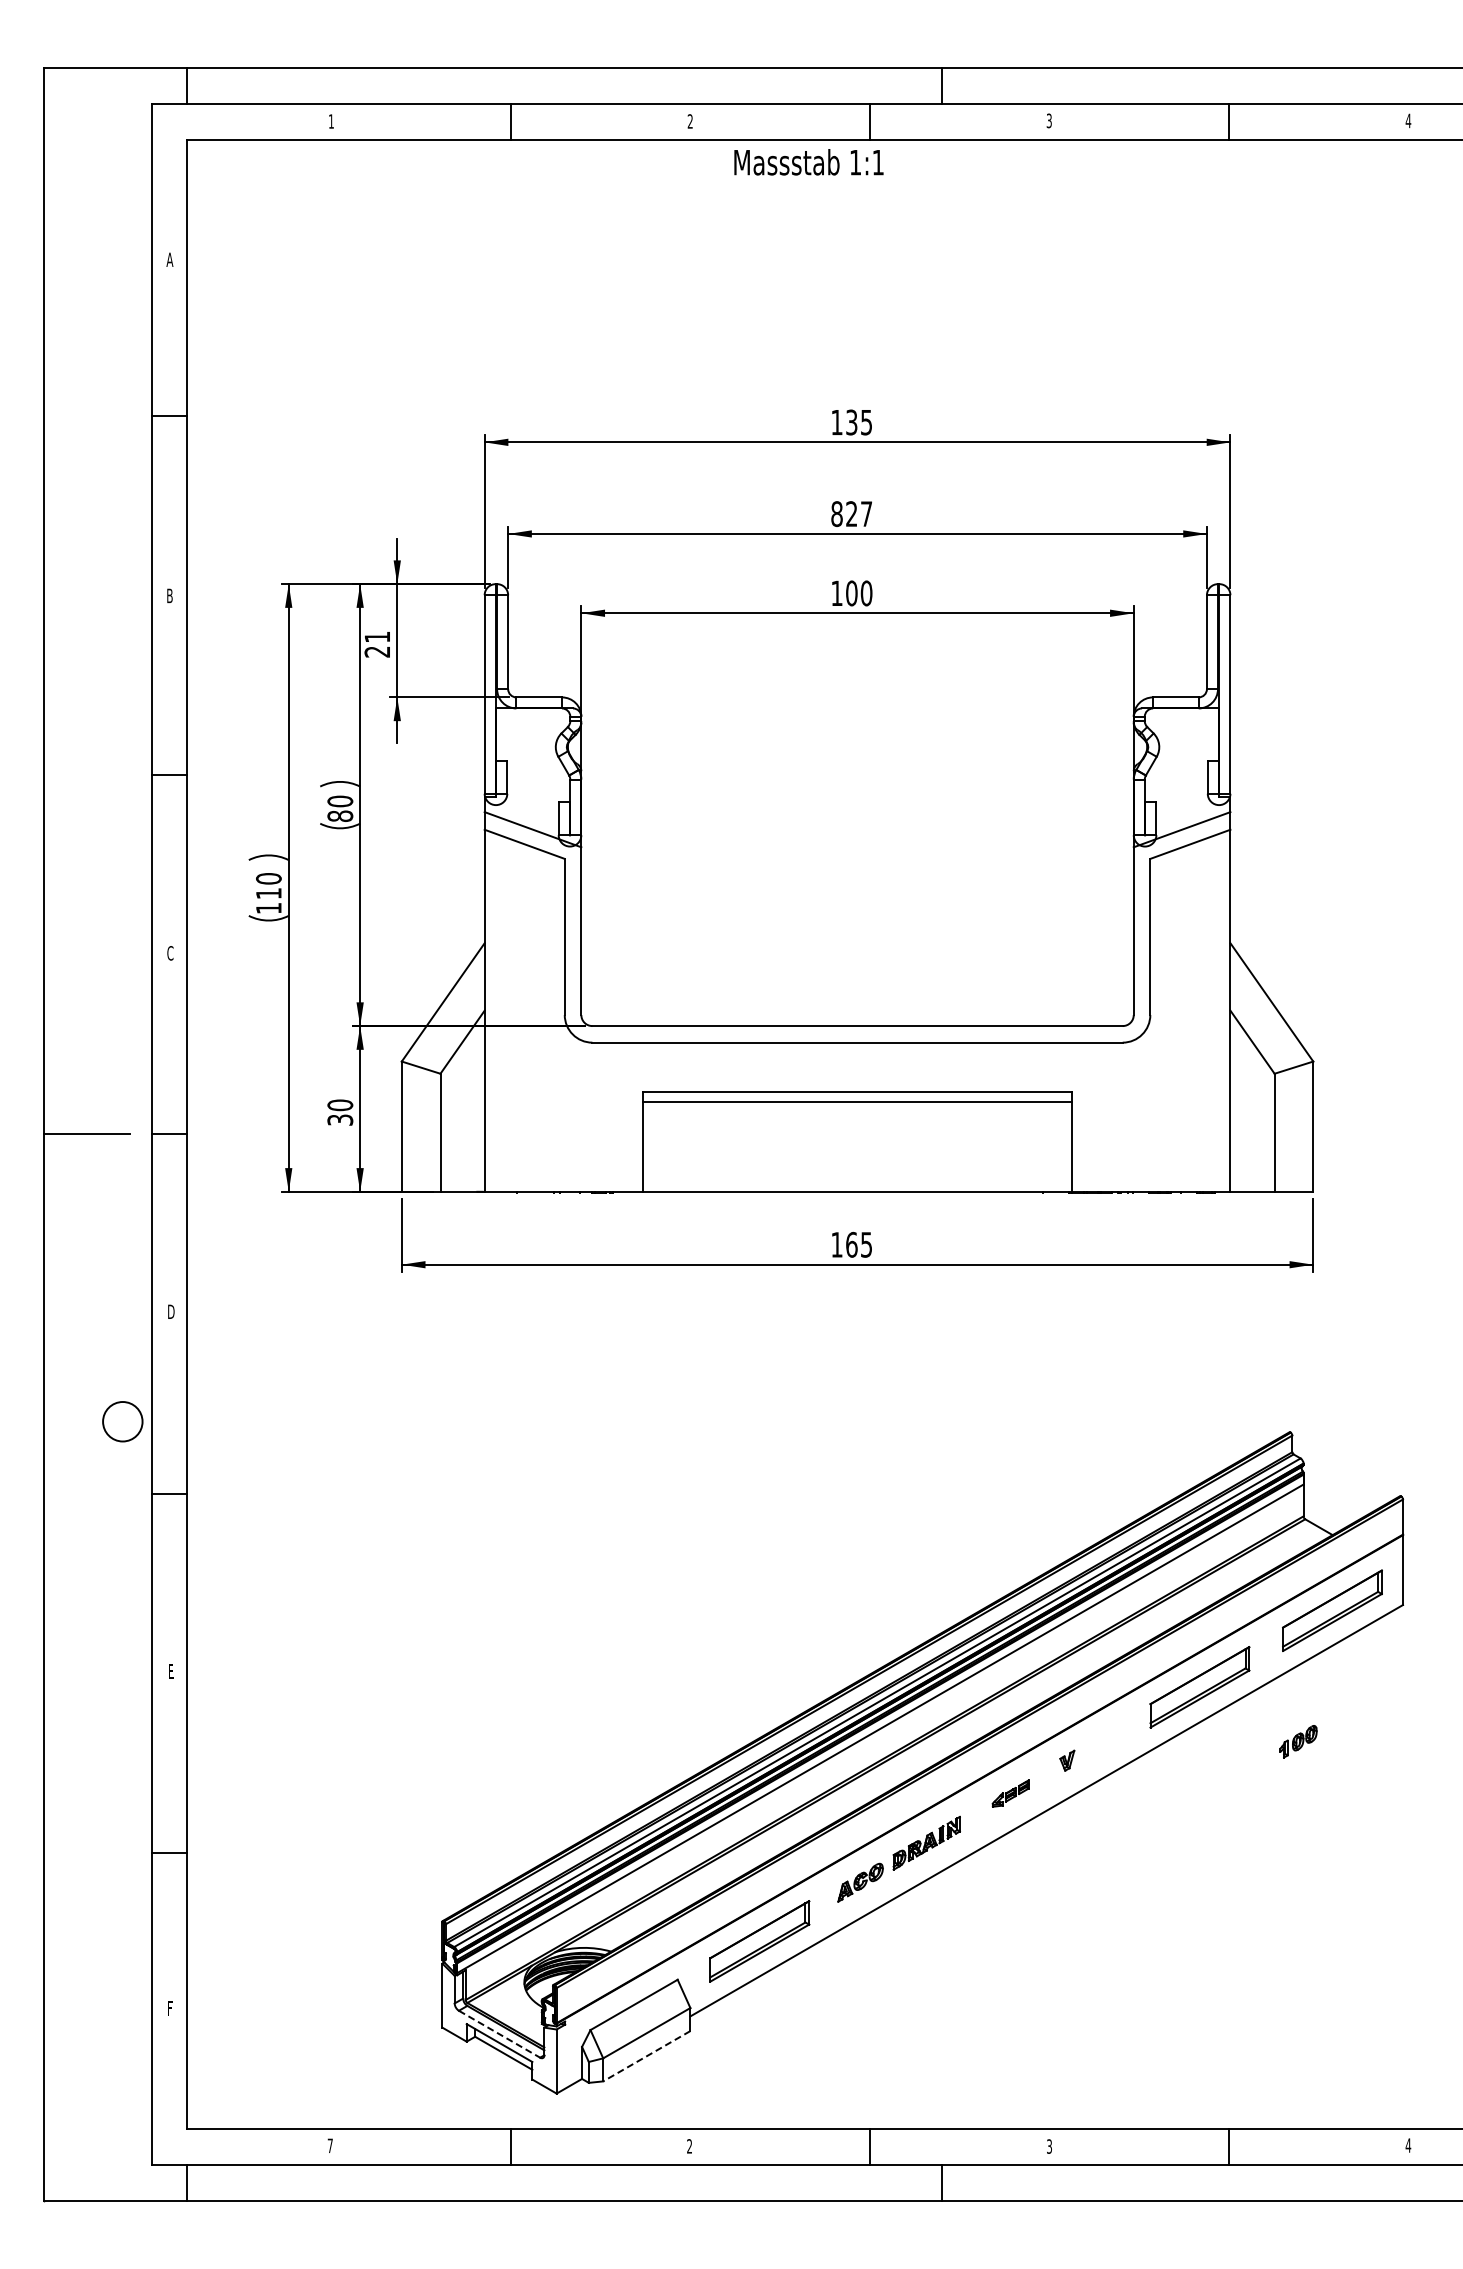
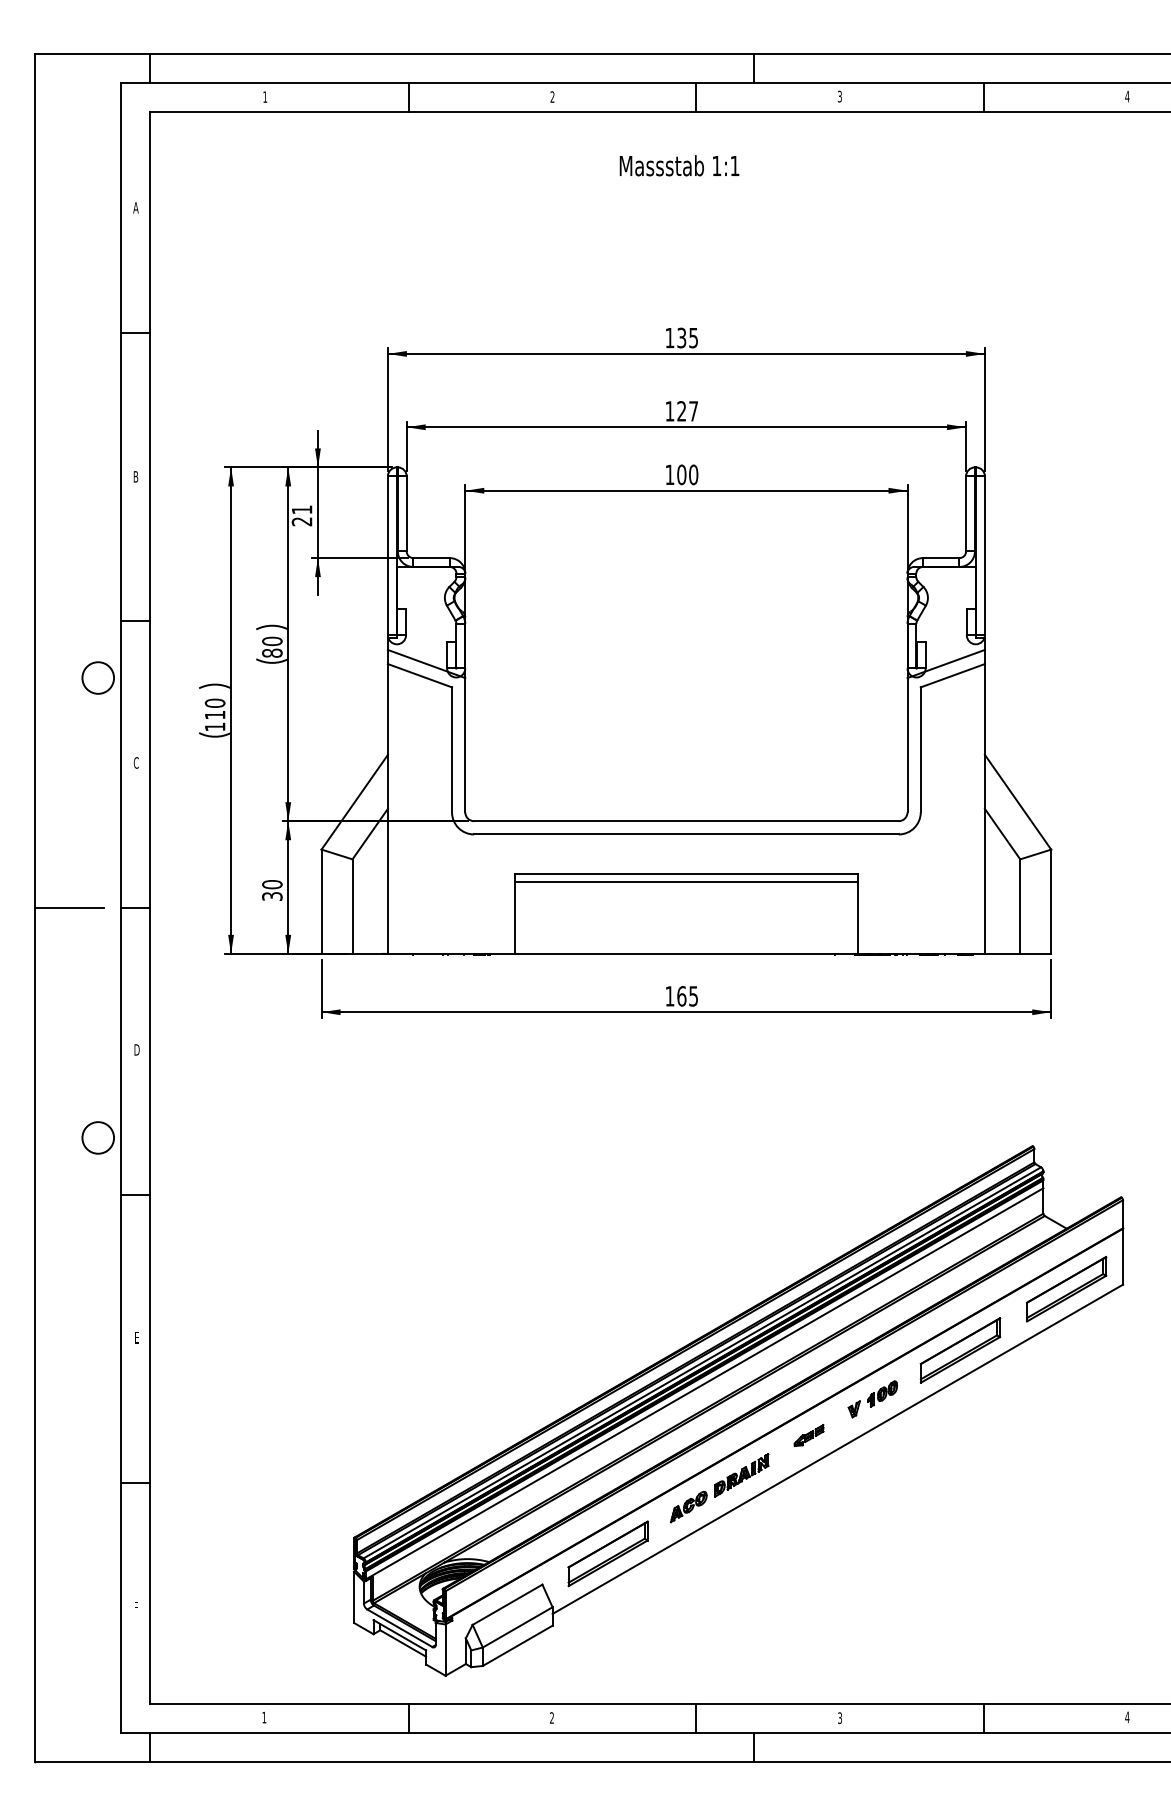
text: (808, 162) -> (679, 165), moved
text: (836, 514) -> (669, 411), 827 -> 127
circle: (122, 846) -> (97, 677), added
part: (1298, 1741) -> (882, 1393), moved
line: (499, 2034) -> (399, 1628), dashed -> solid
line: (646, 2056) -> (517, 1646), dashed -> solid
text: (329, 2145) -> (263, 1717), 7 -> 1

